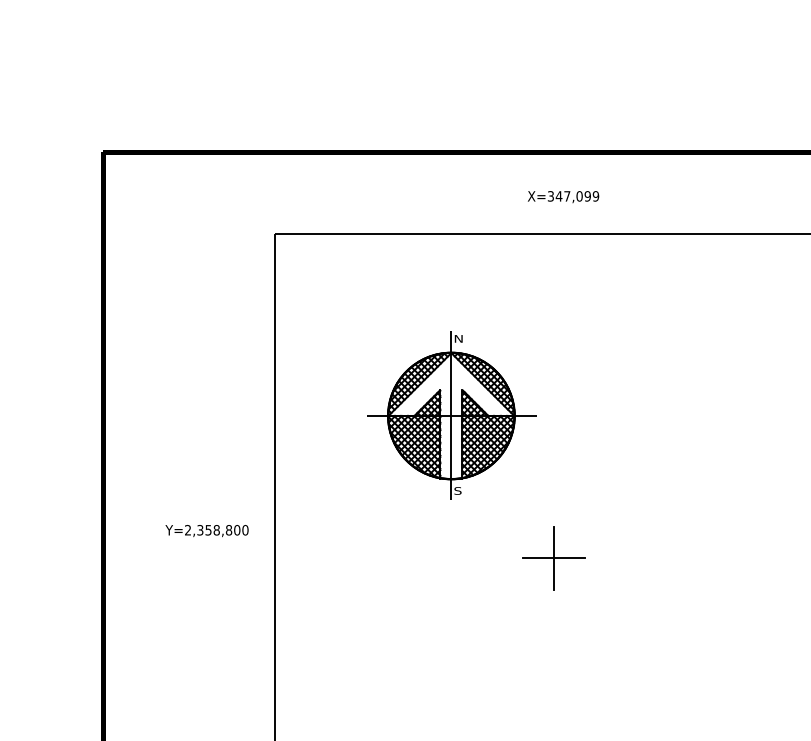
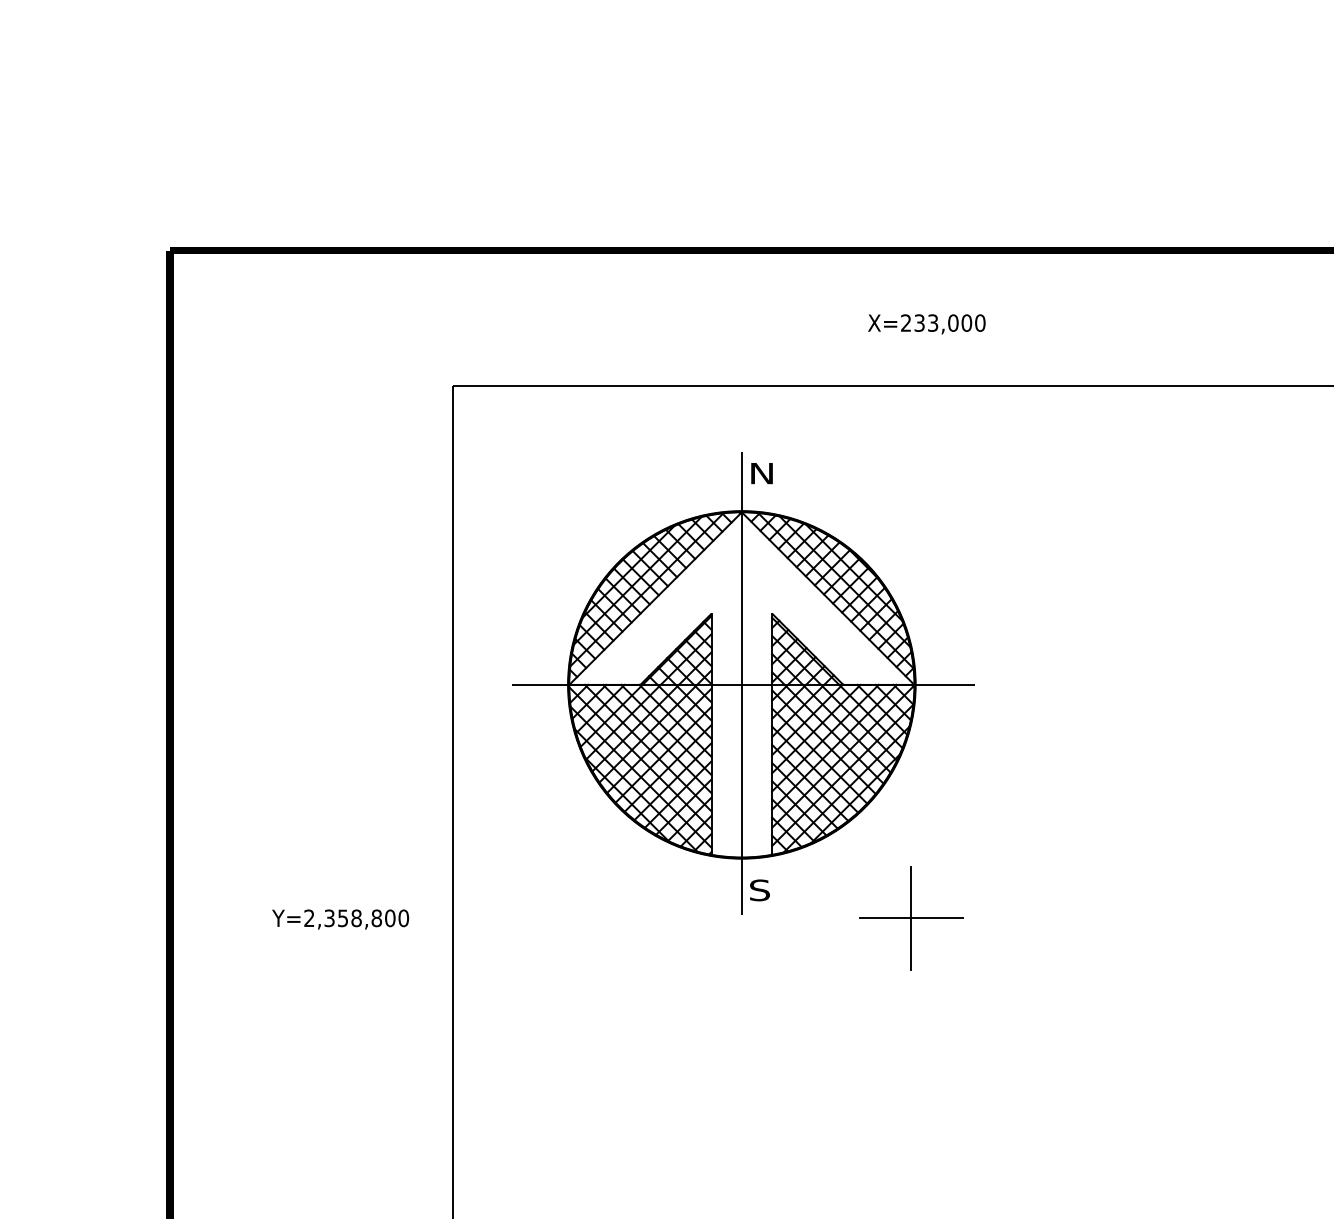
text: (572, 196) -> (941, 323), X=347,099 -> X=233,000
part: (451, 415) -> (742, 683), size x1.67
text: (206, 531) -> (339, 920), moved

